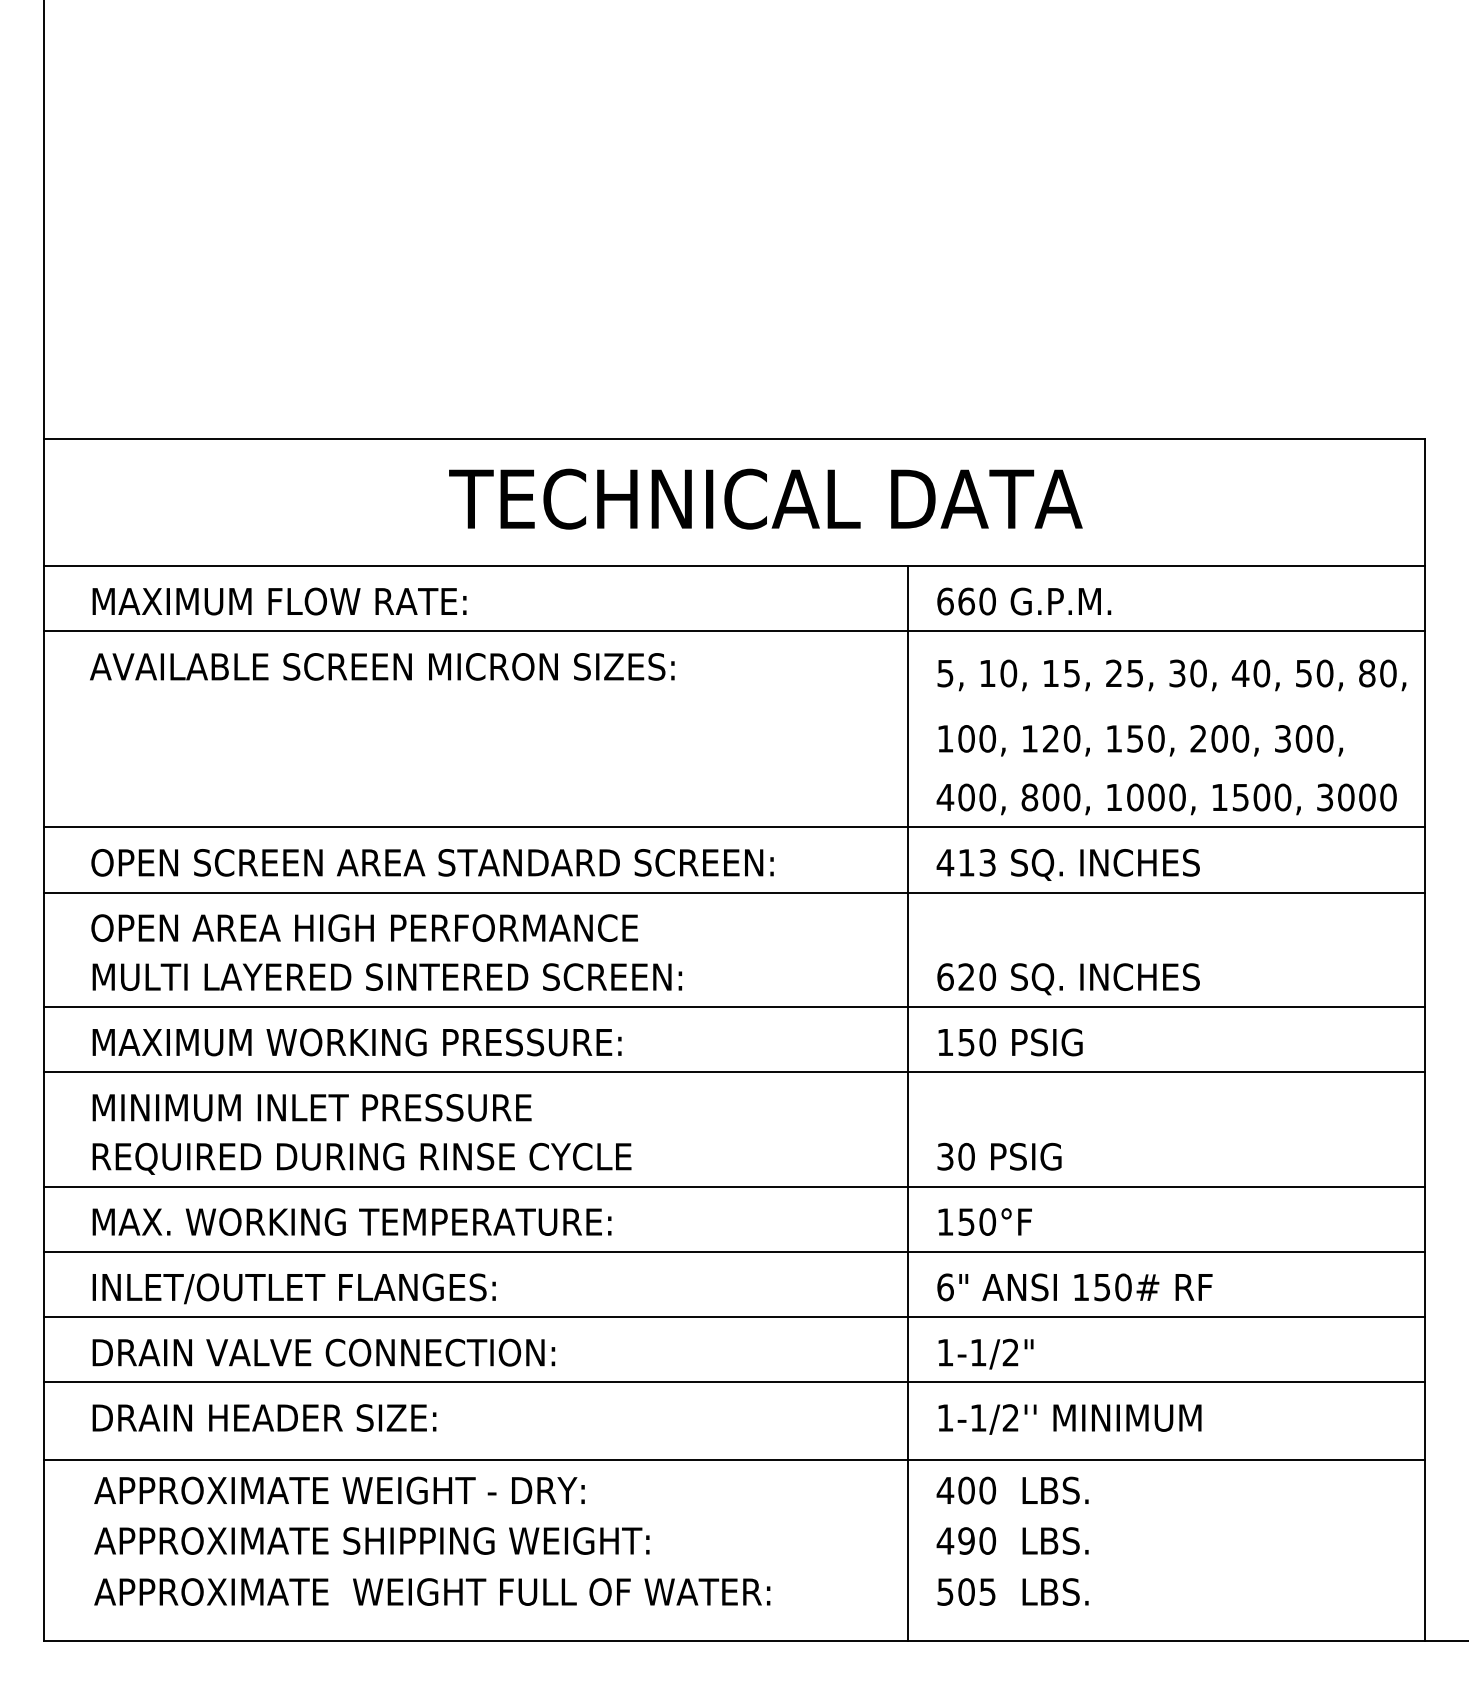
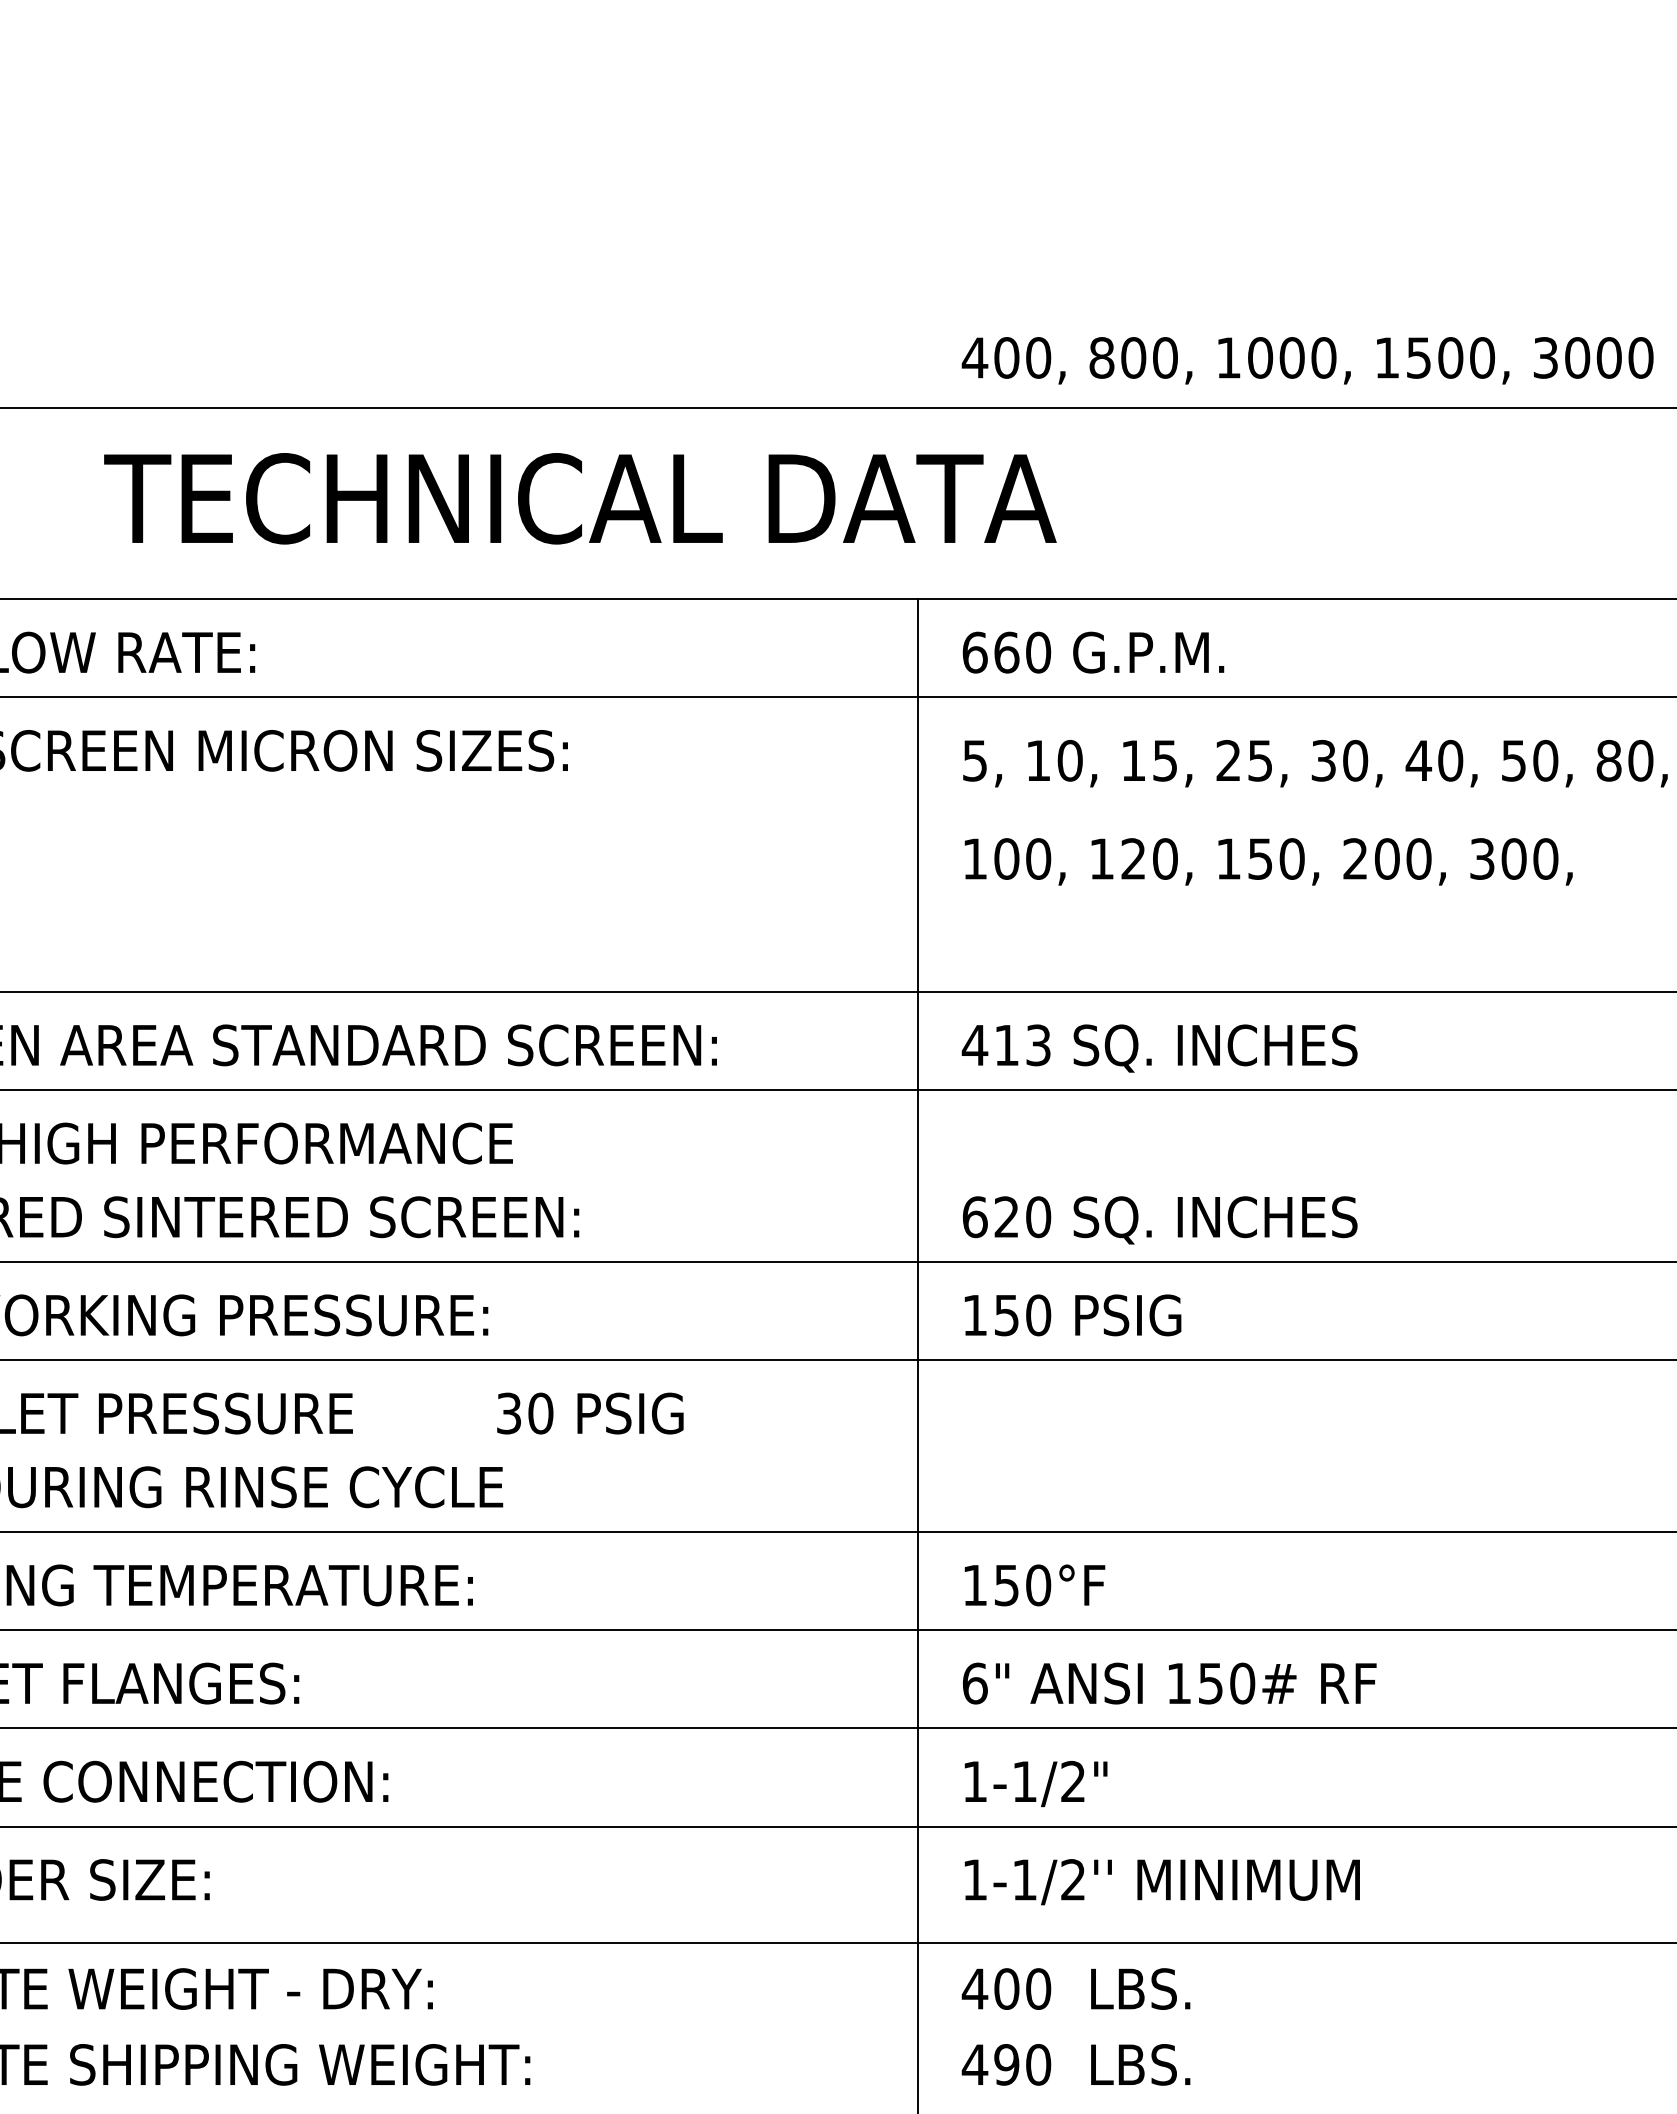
text: (765, 498) -> (579, 497), moved
text: (1166, 799) -> (1307, 360), moved
text: (999, 1156) -> (590, 1413), moved

